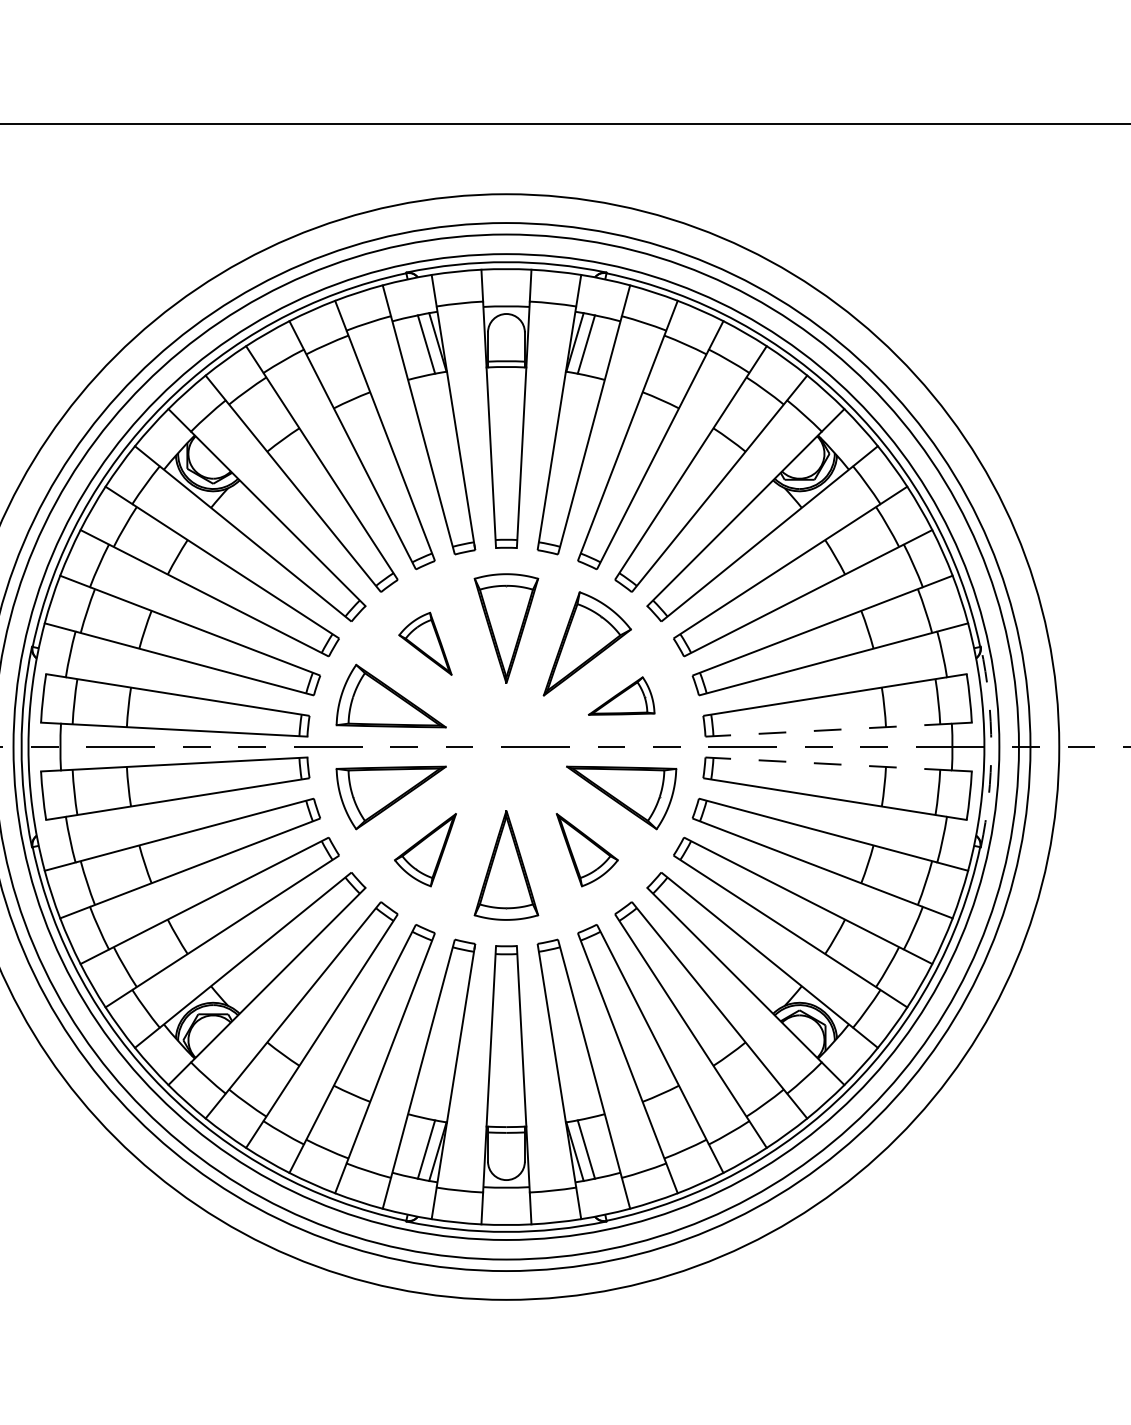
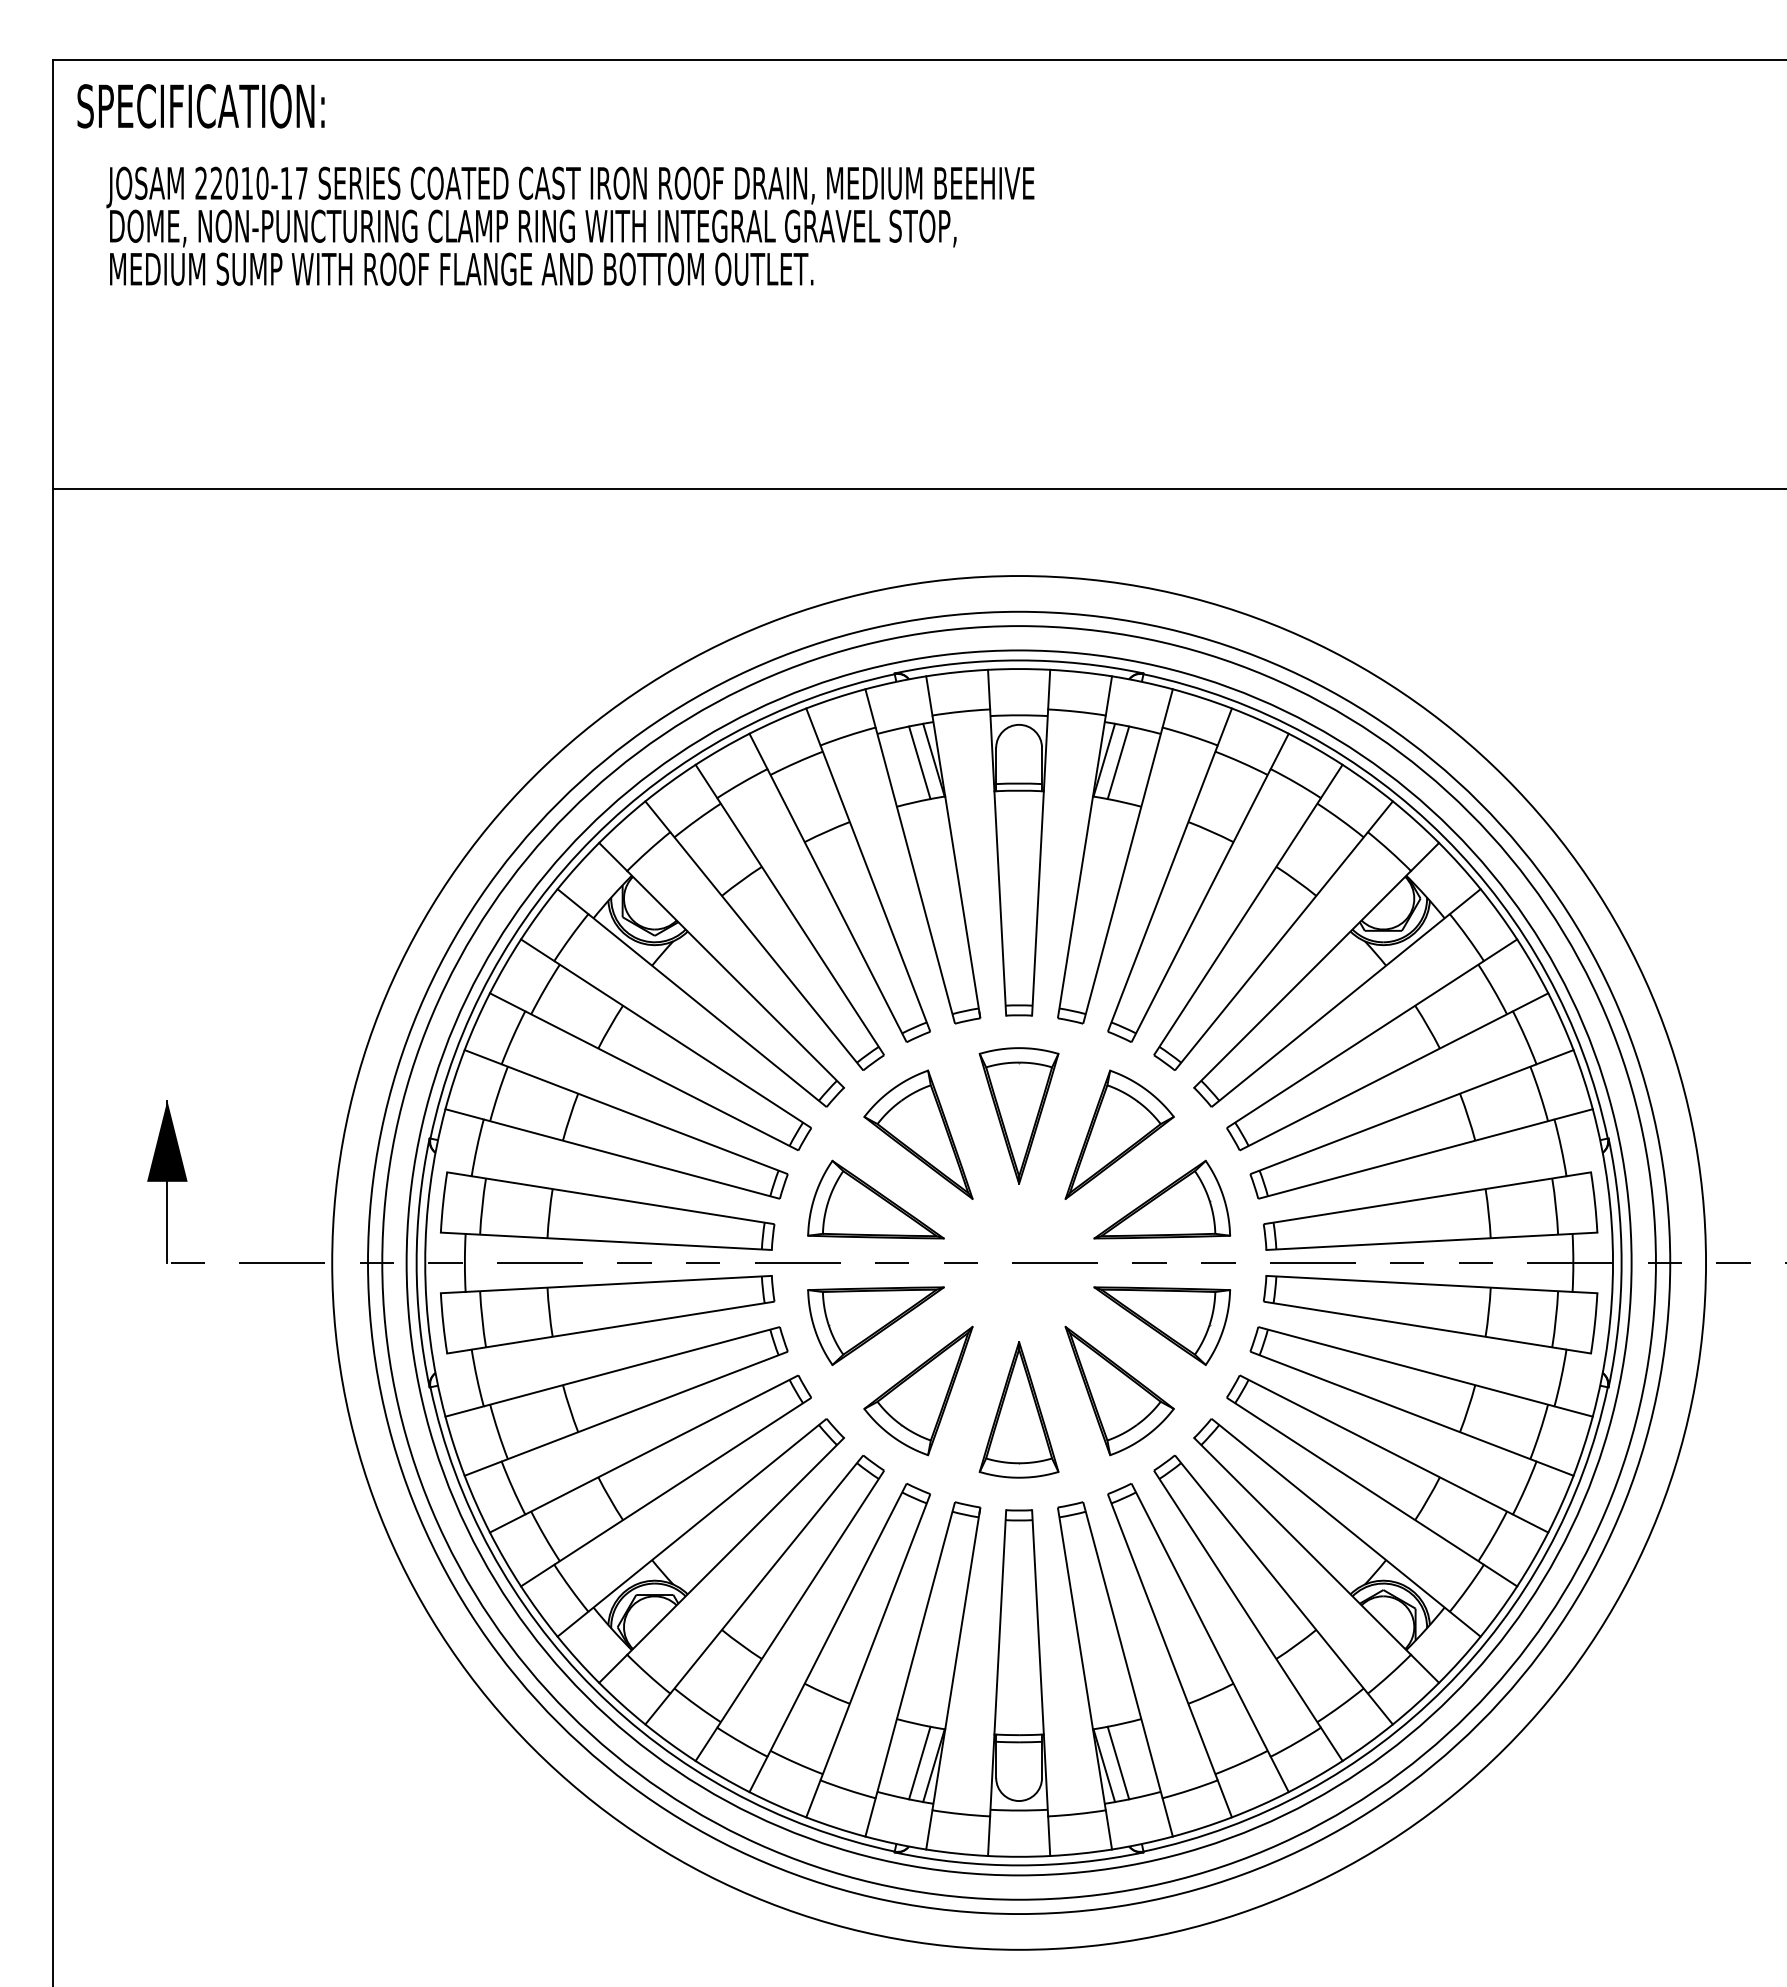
part: (425, 643) -> (918, 1134), size x1.67
part: (621, 696) -> (1162, 1199), size x1.67
line: (828, 729) -> (1419, 1241), dashed -> solid
arc: (991, 746) -> (1621, 1262), dashed -> solid
line: (828, 763) -> (1419, 1283), dashed -> solid
part: (425, 849) -> (918, 1390), size x1.43
part: (587, 849) -> (1119, 1390), size x1.43

